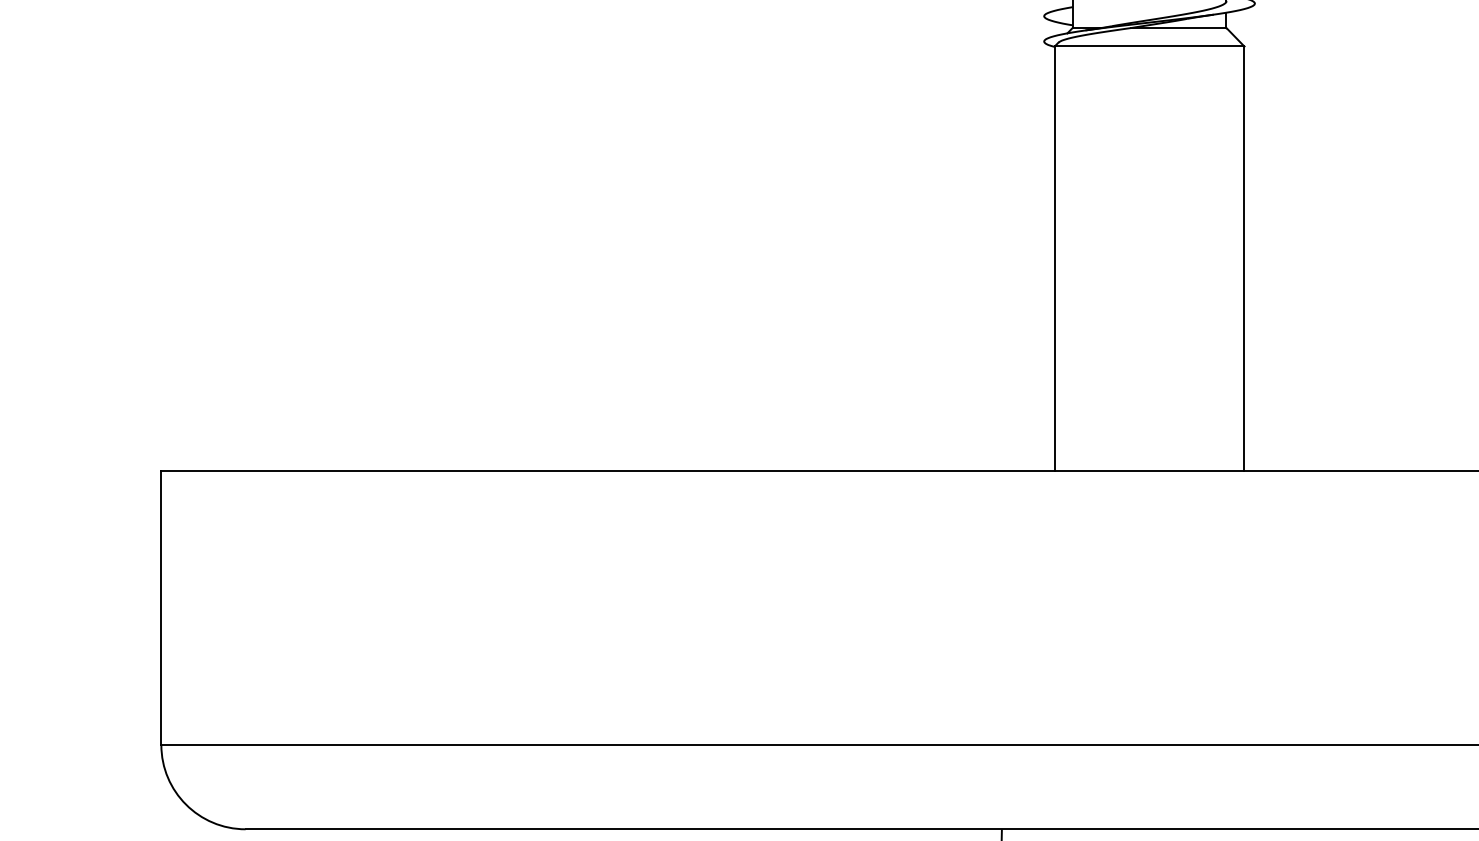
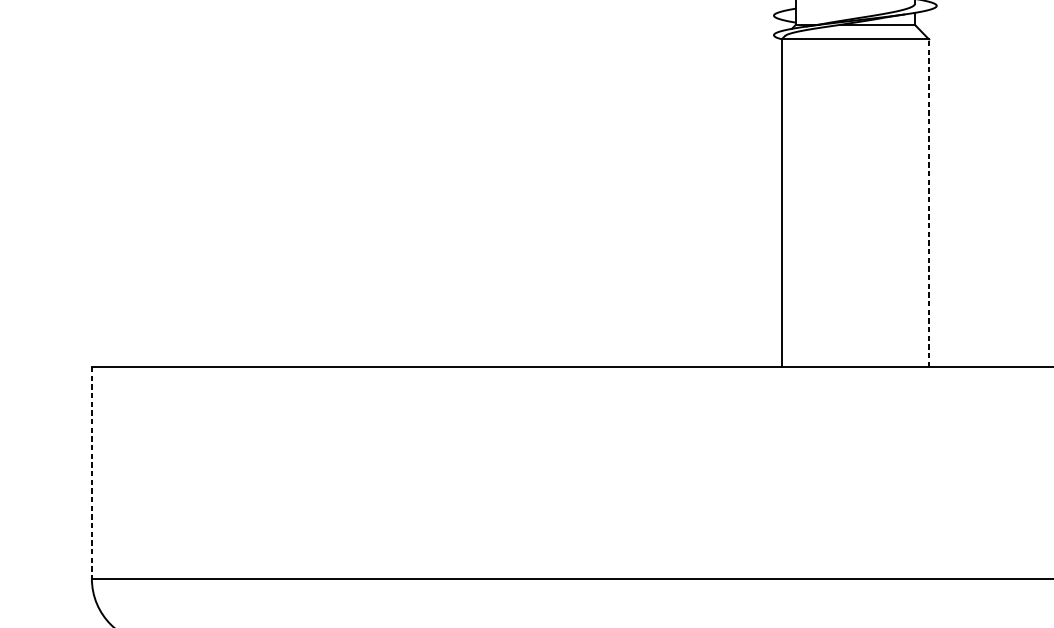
line: (1244, 258) -> (928, 202), solid -> dashed
line: (161, 608) -> (91, 473), solid -> dashed

